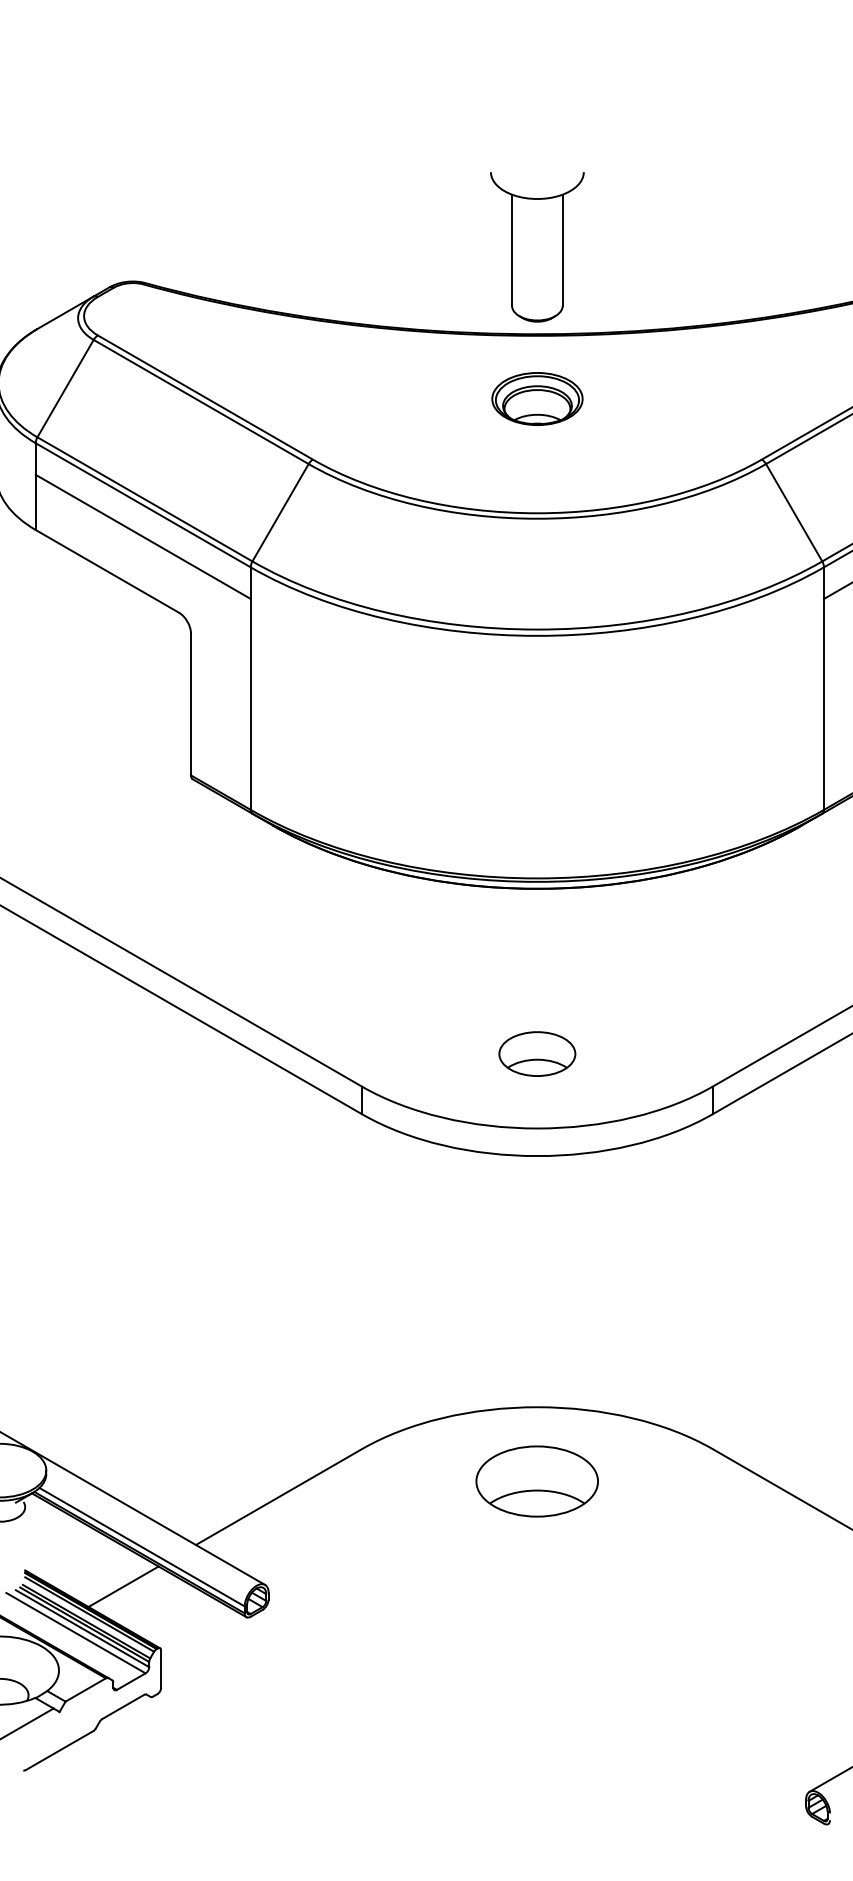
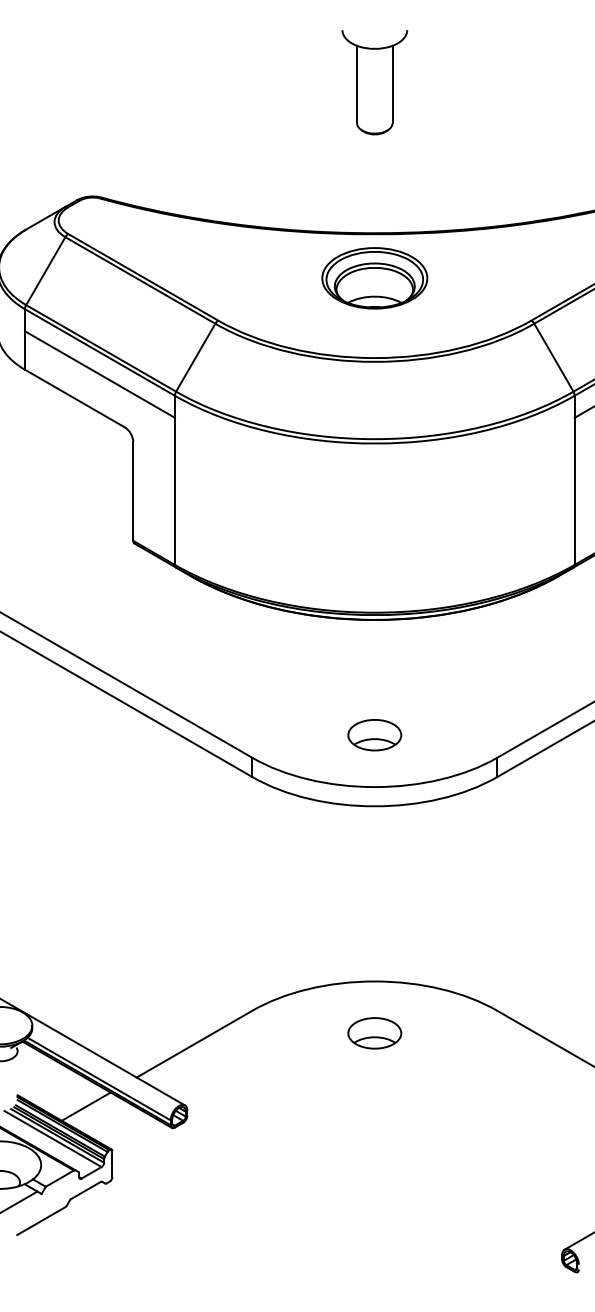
part: (536, 247) -> (374, 82), moved
part: (536, 399) -> (374, 278), size x1.67
part: (536, 1481) -> (374, 1033), size x0.62

